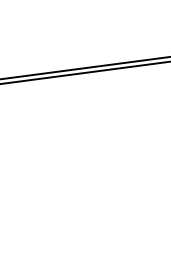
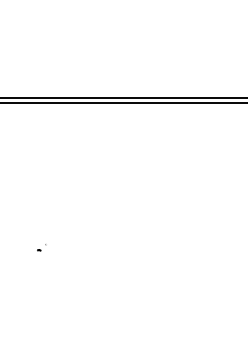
part: (58, 197) -> (41, 247), added

